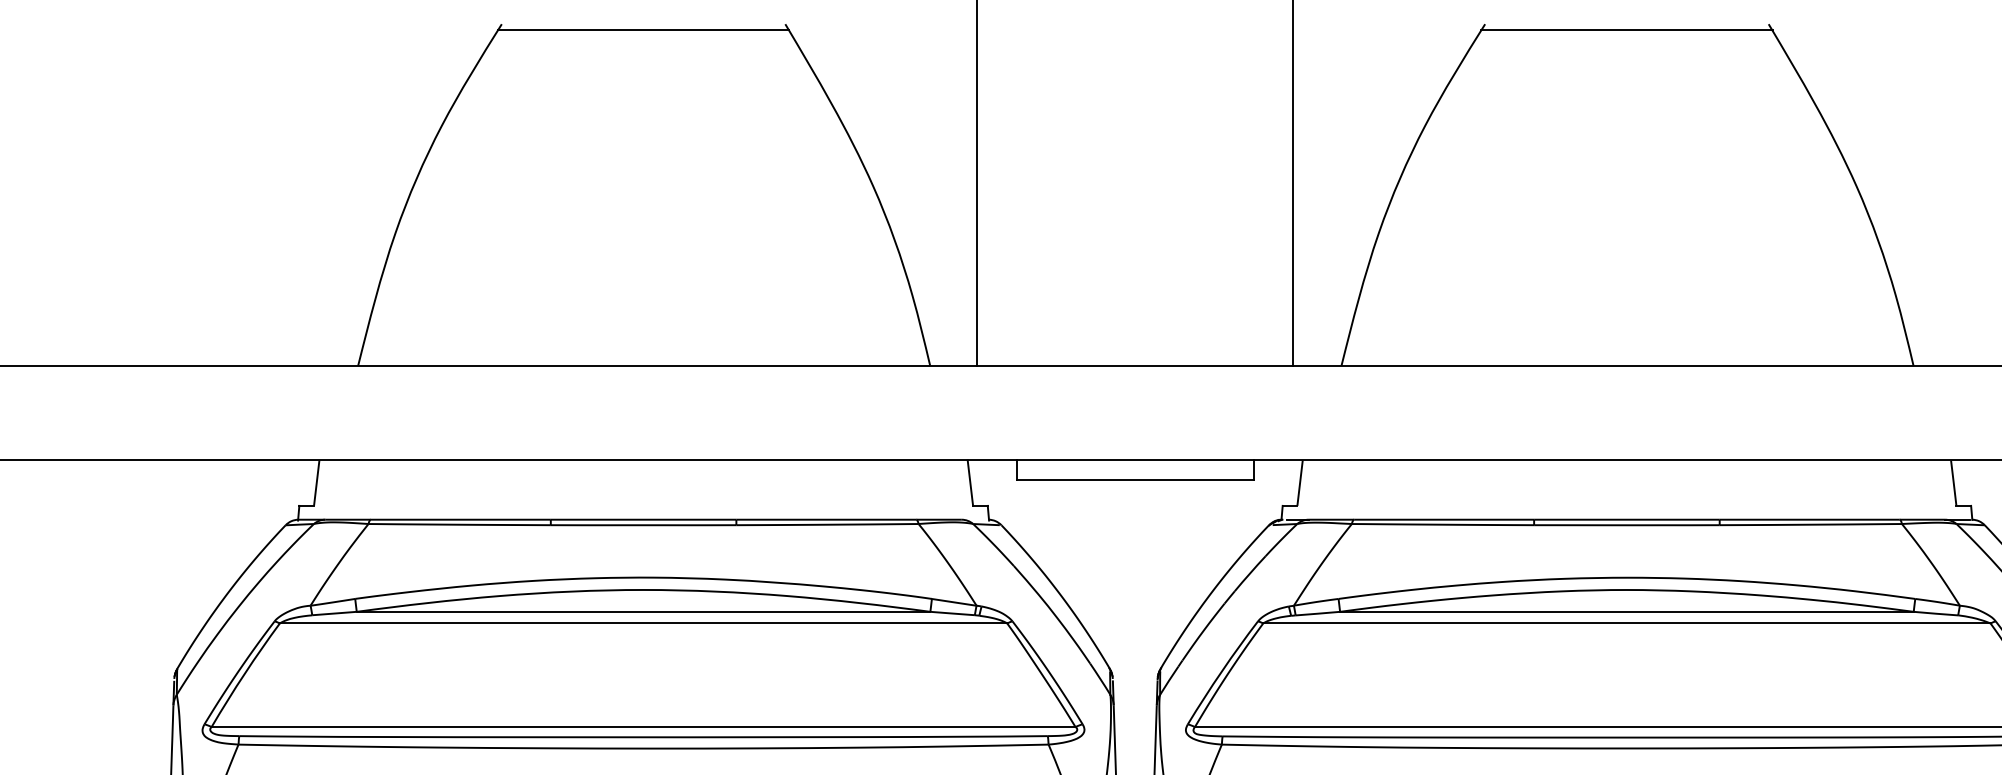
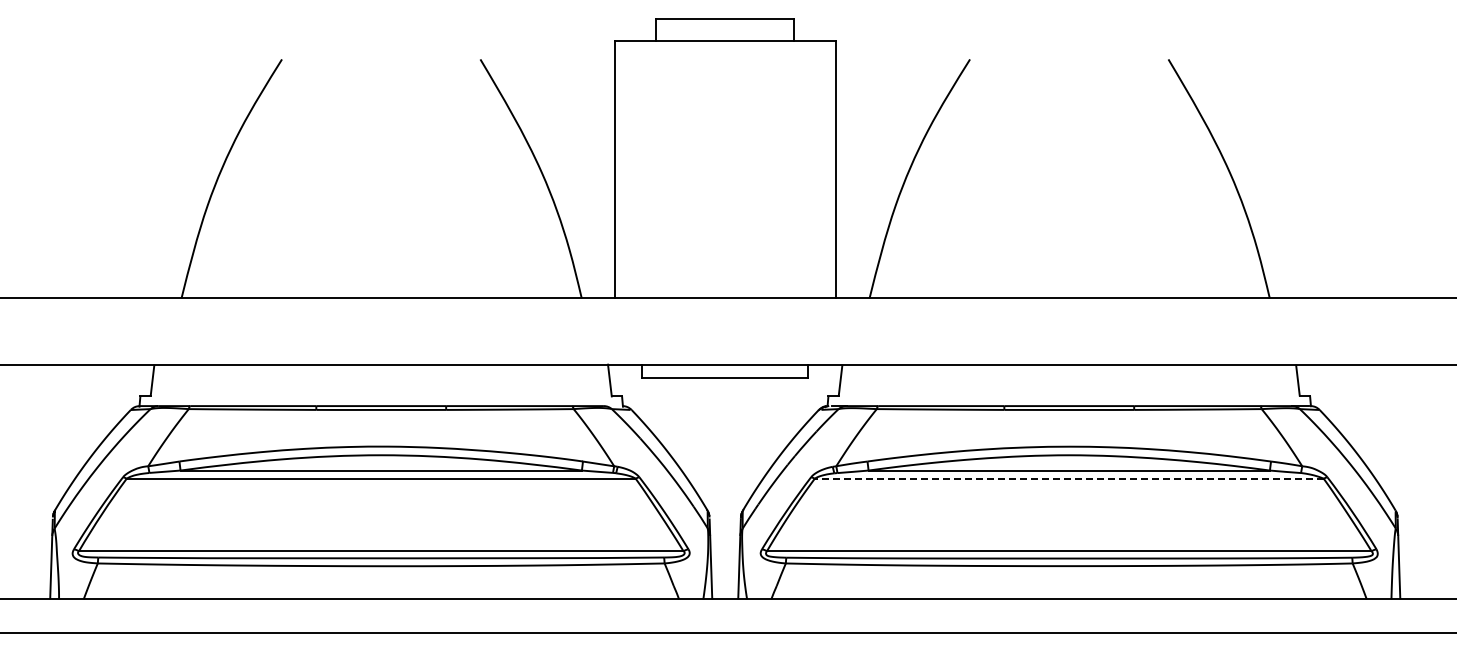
line: (643, 30) -> (381, 63), removed
line: (1627, 30) -> (1069, 63), removed
line: (1625, 623) -> (1068, 478), solid -> dashed

